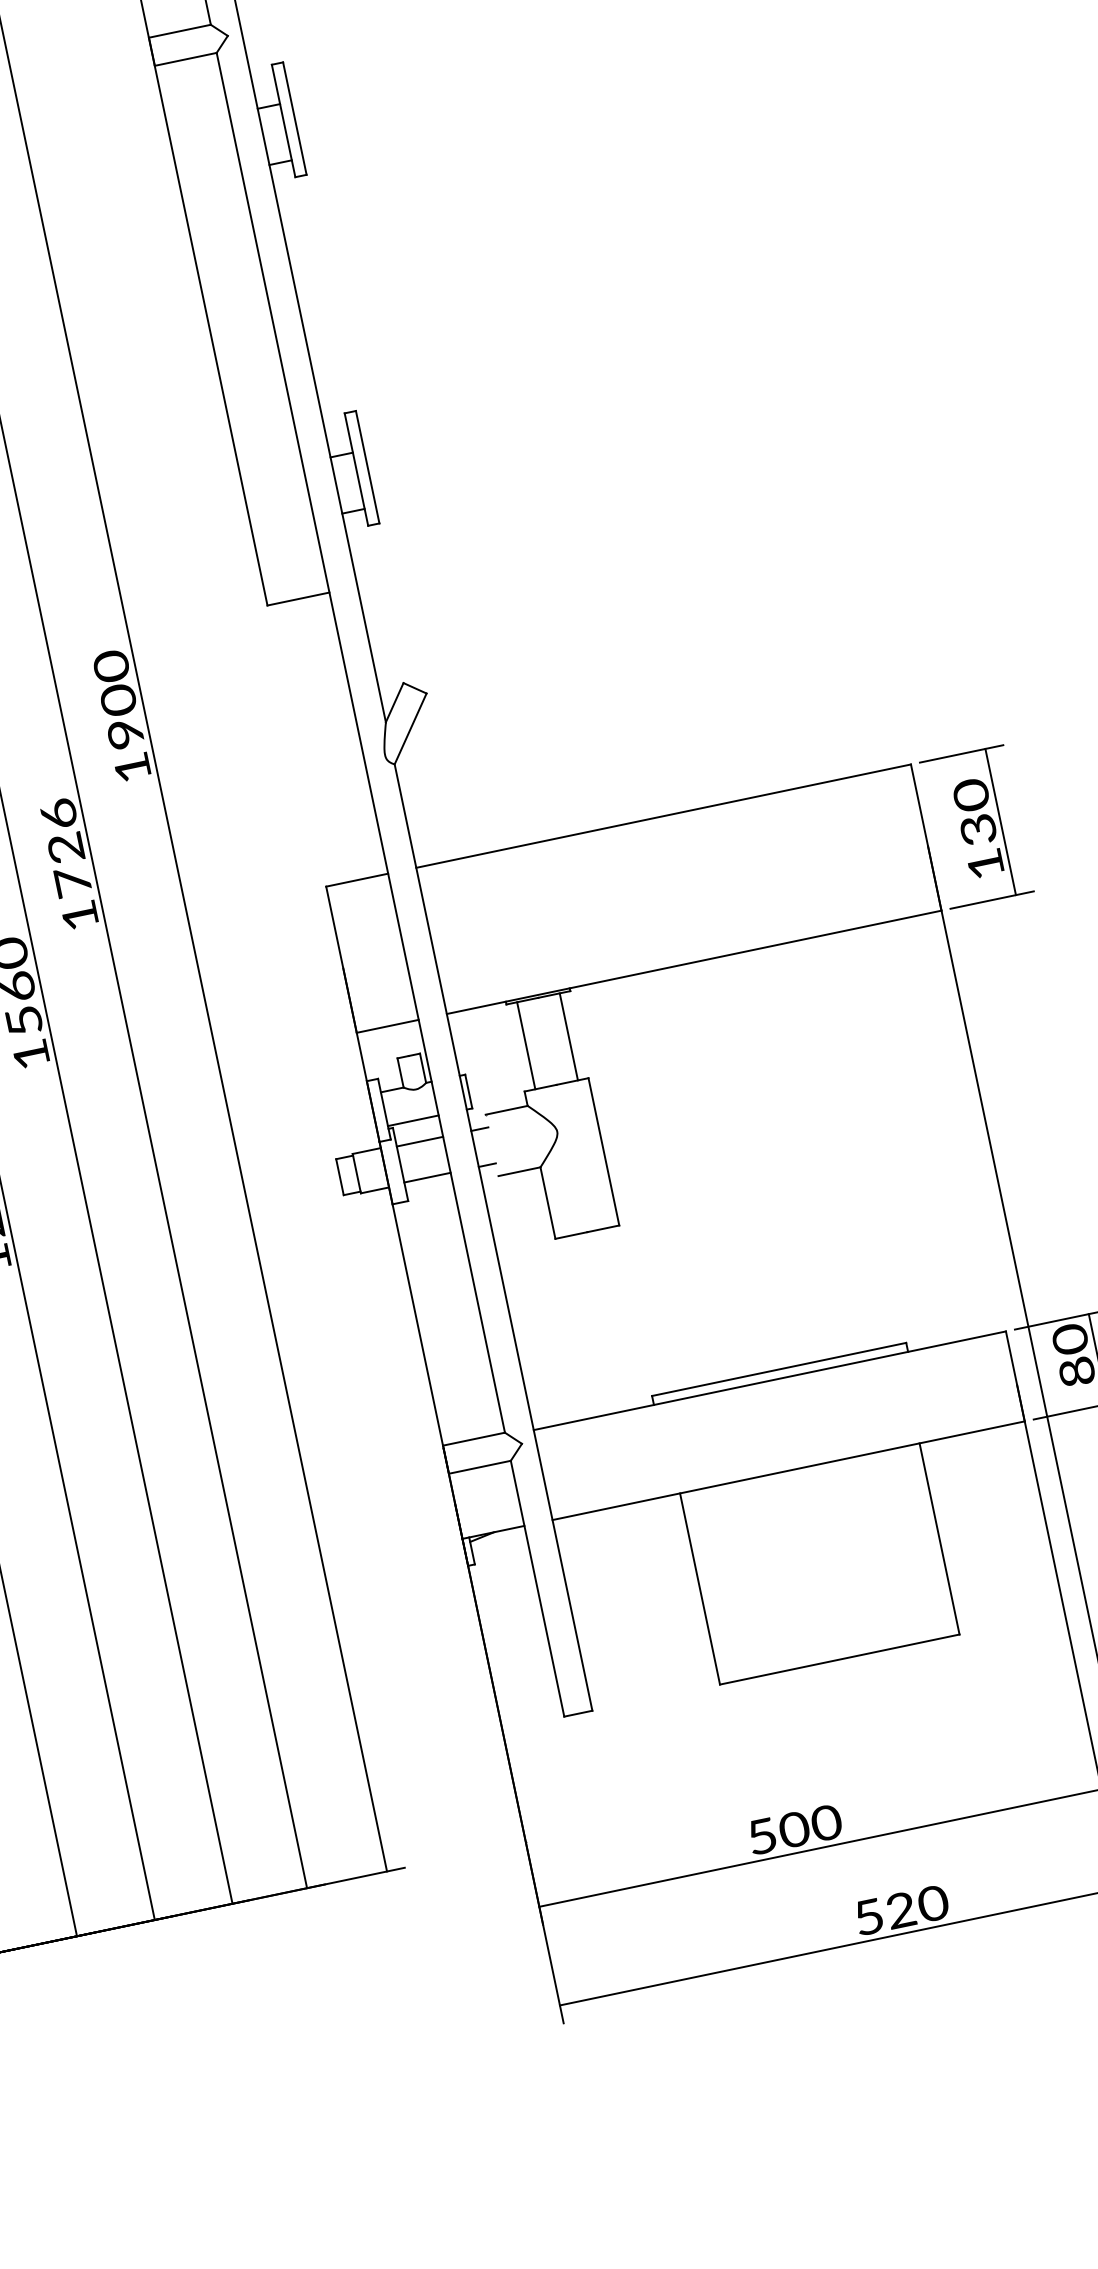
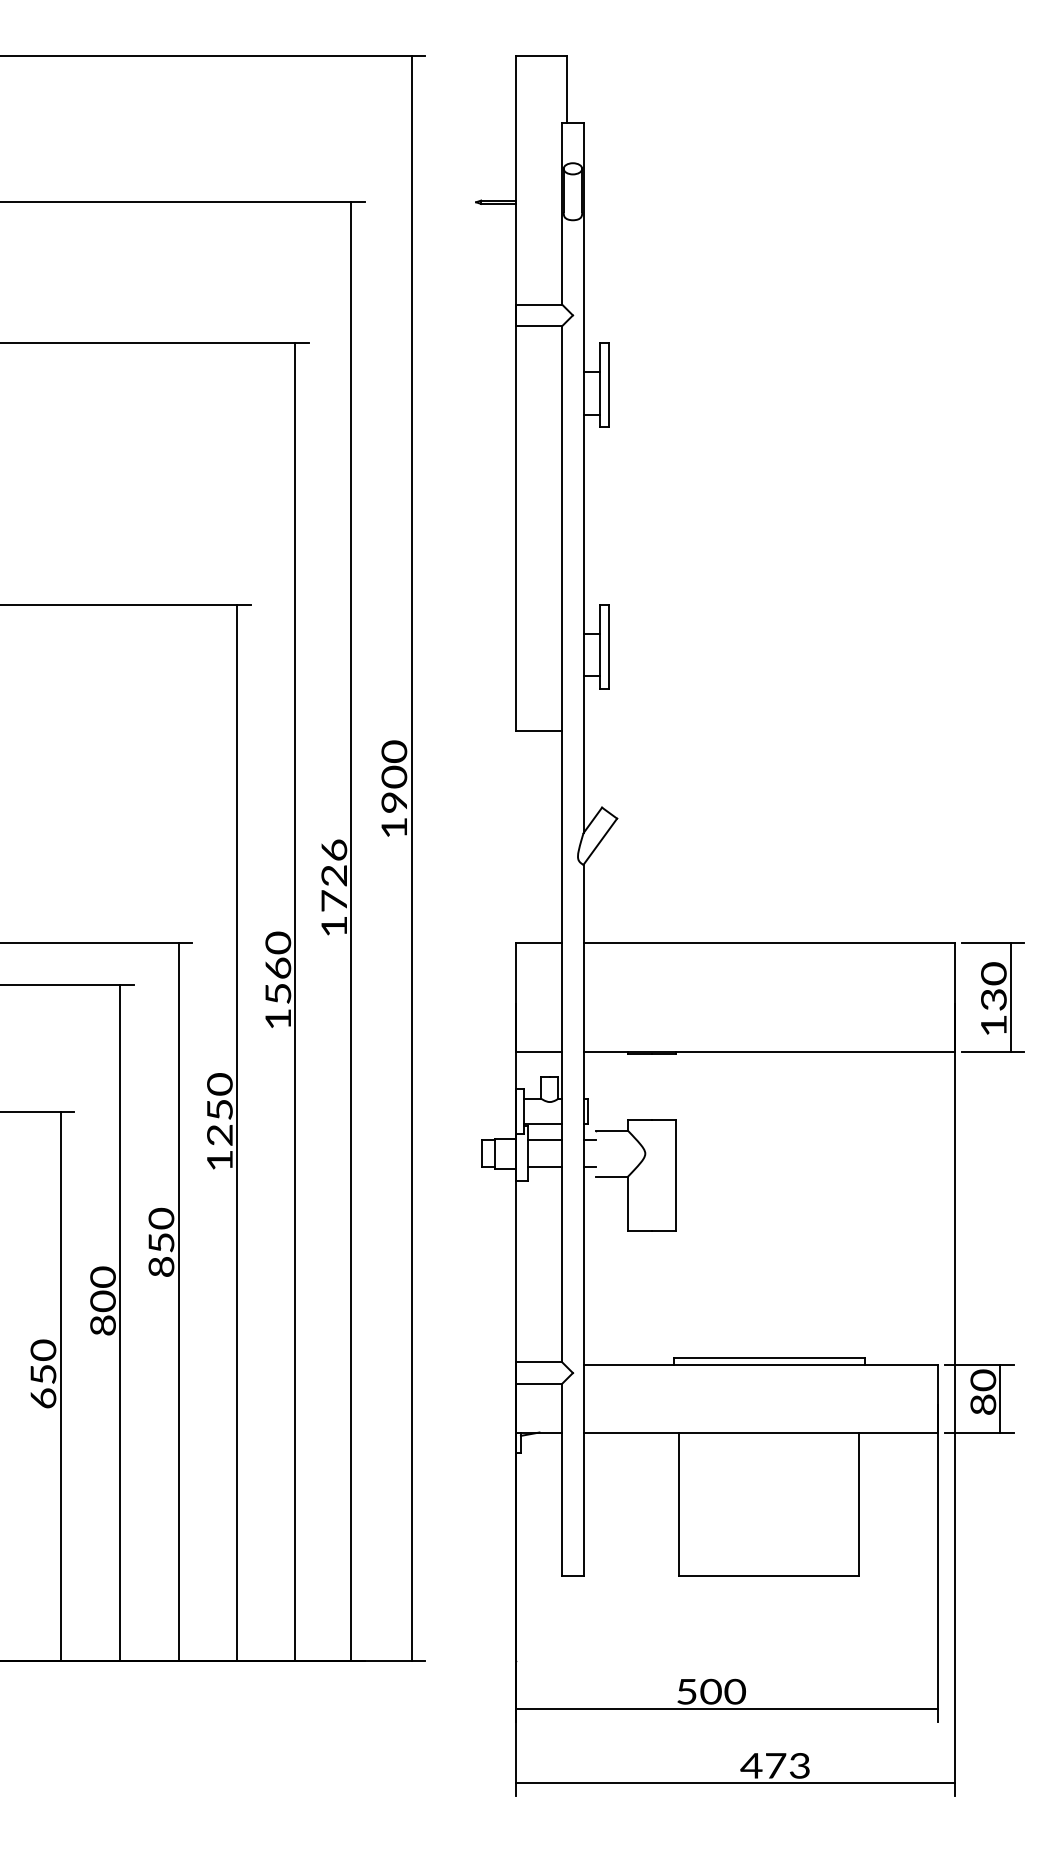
line: (568, 1036) -> (667, 1086), removed
line: (525, 1044) -> (635, 1086), removed
text: (900, 1909) -> (775, 1765), 520 -> 473

